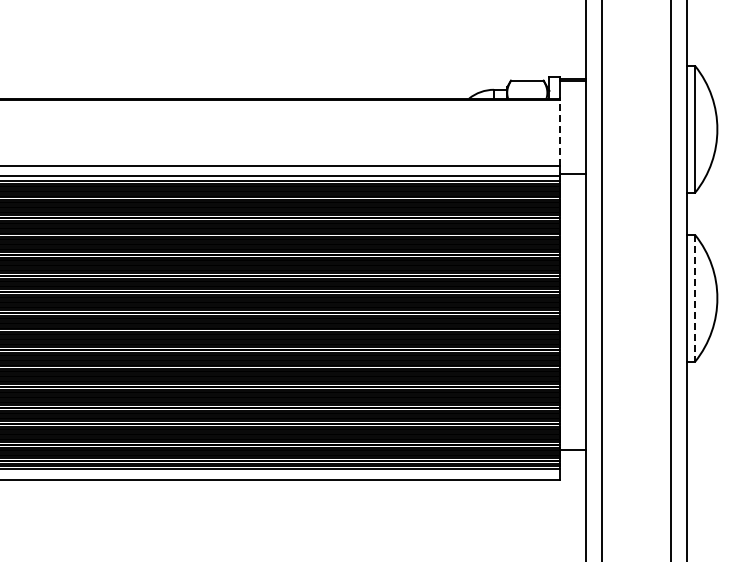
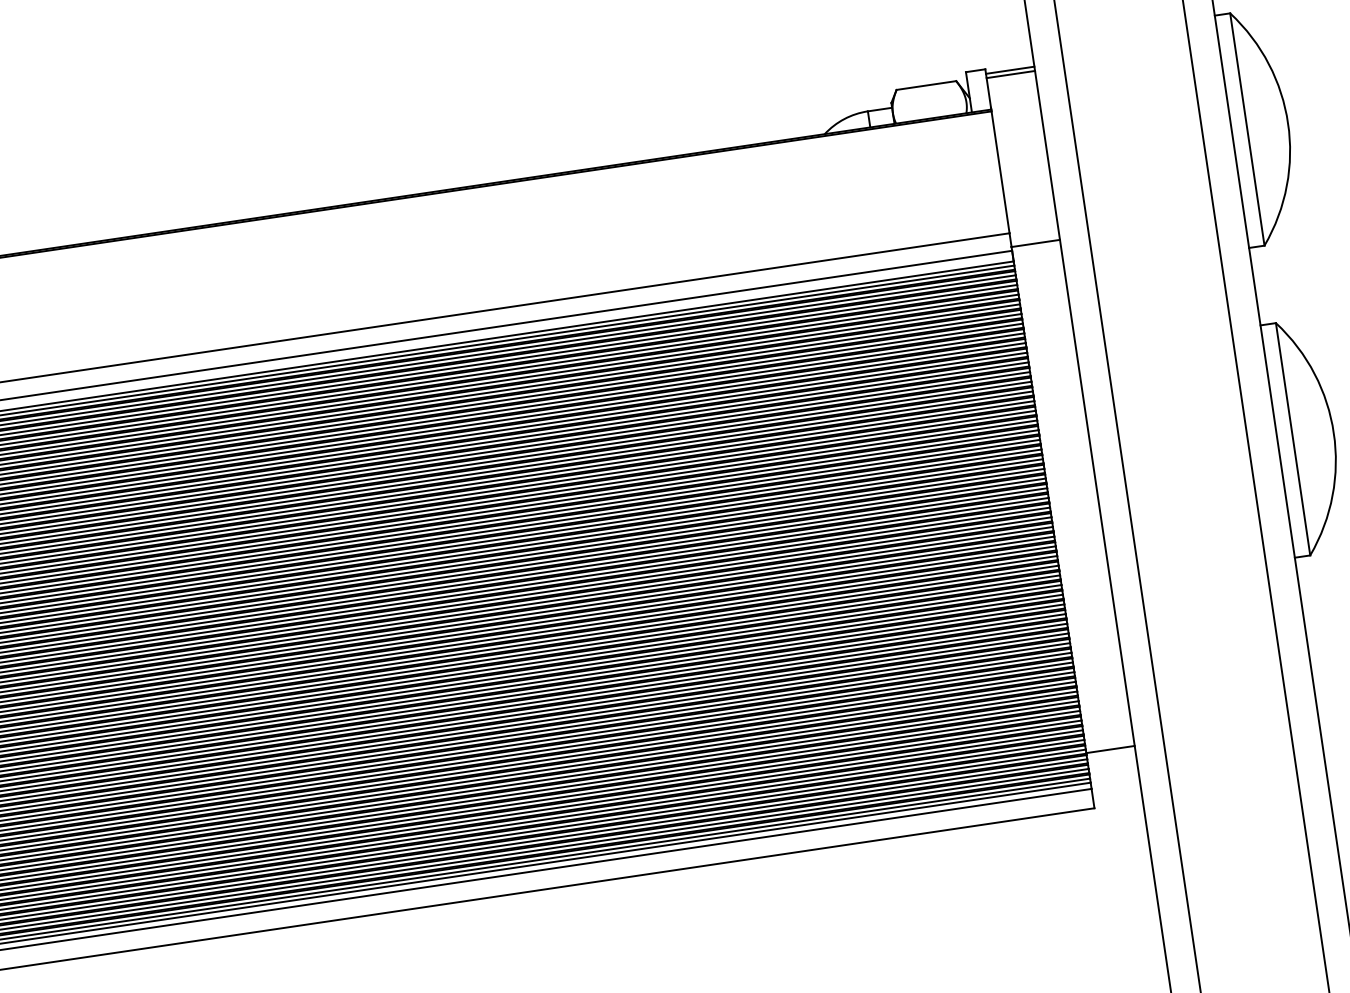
line: (560, 132) -> (1001, 171), dashed -> solid
line: (695, 298) -> (1293, 439), dashed -> solid

